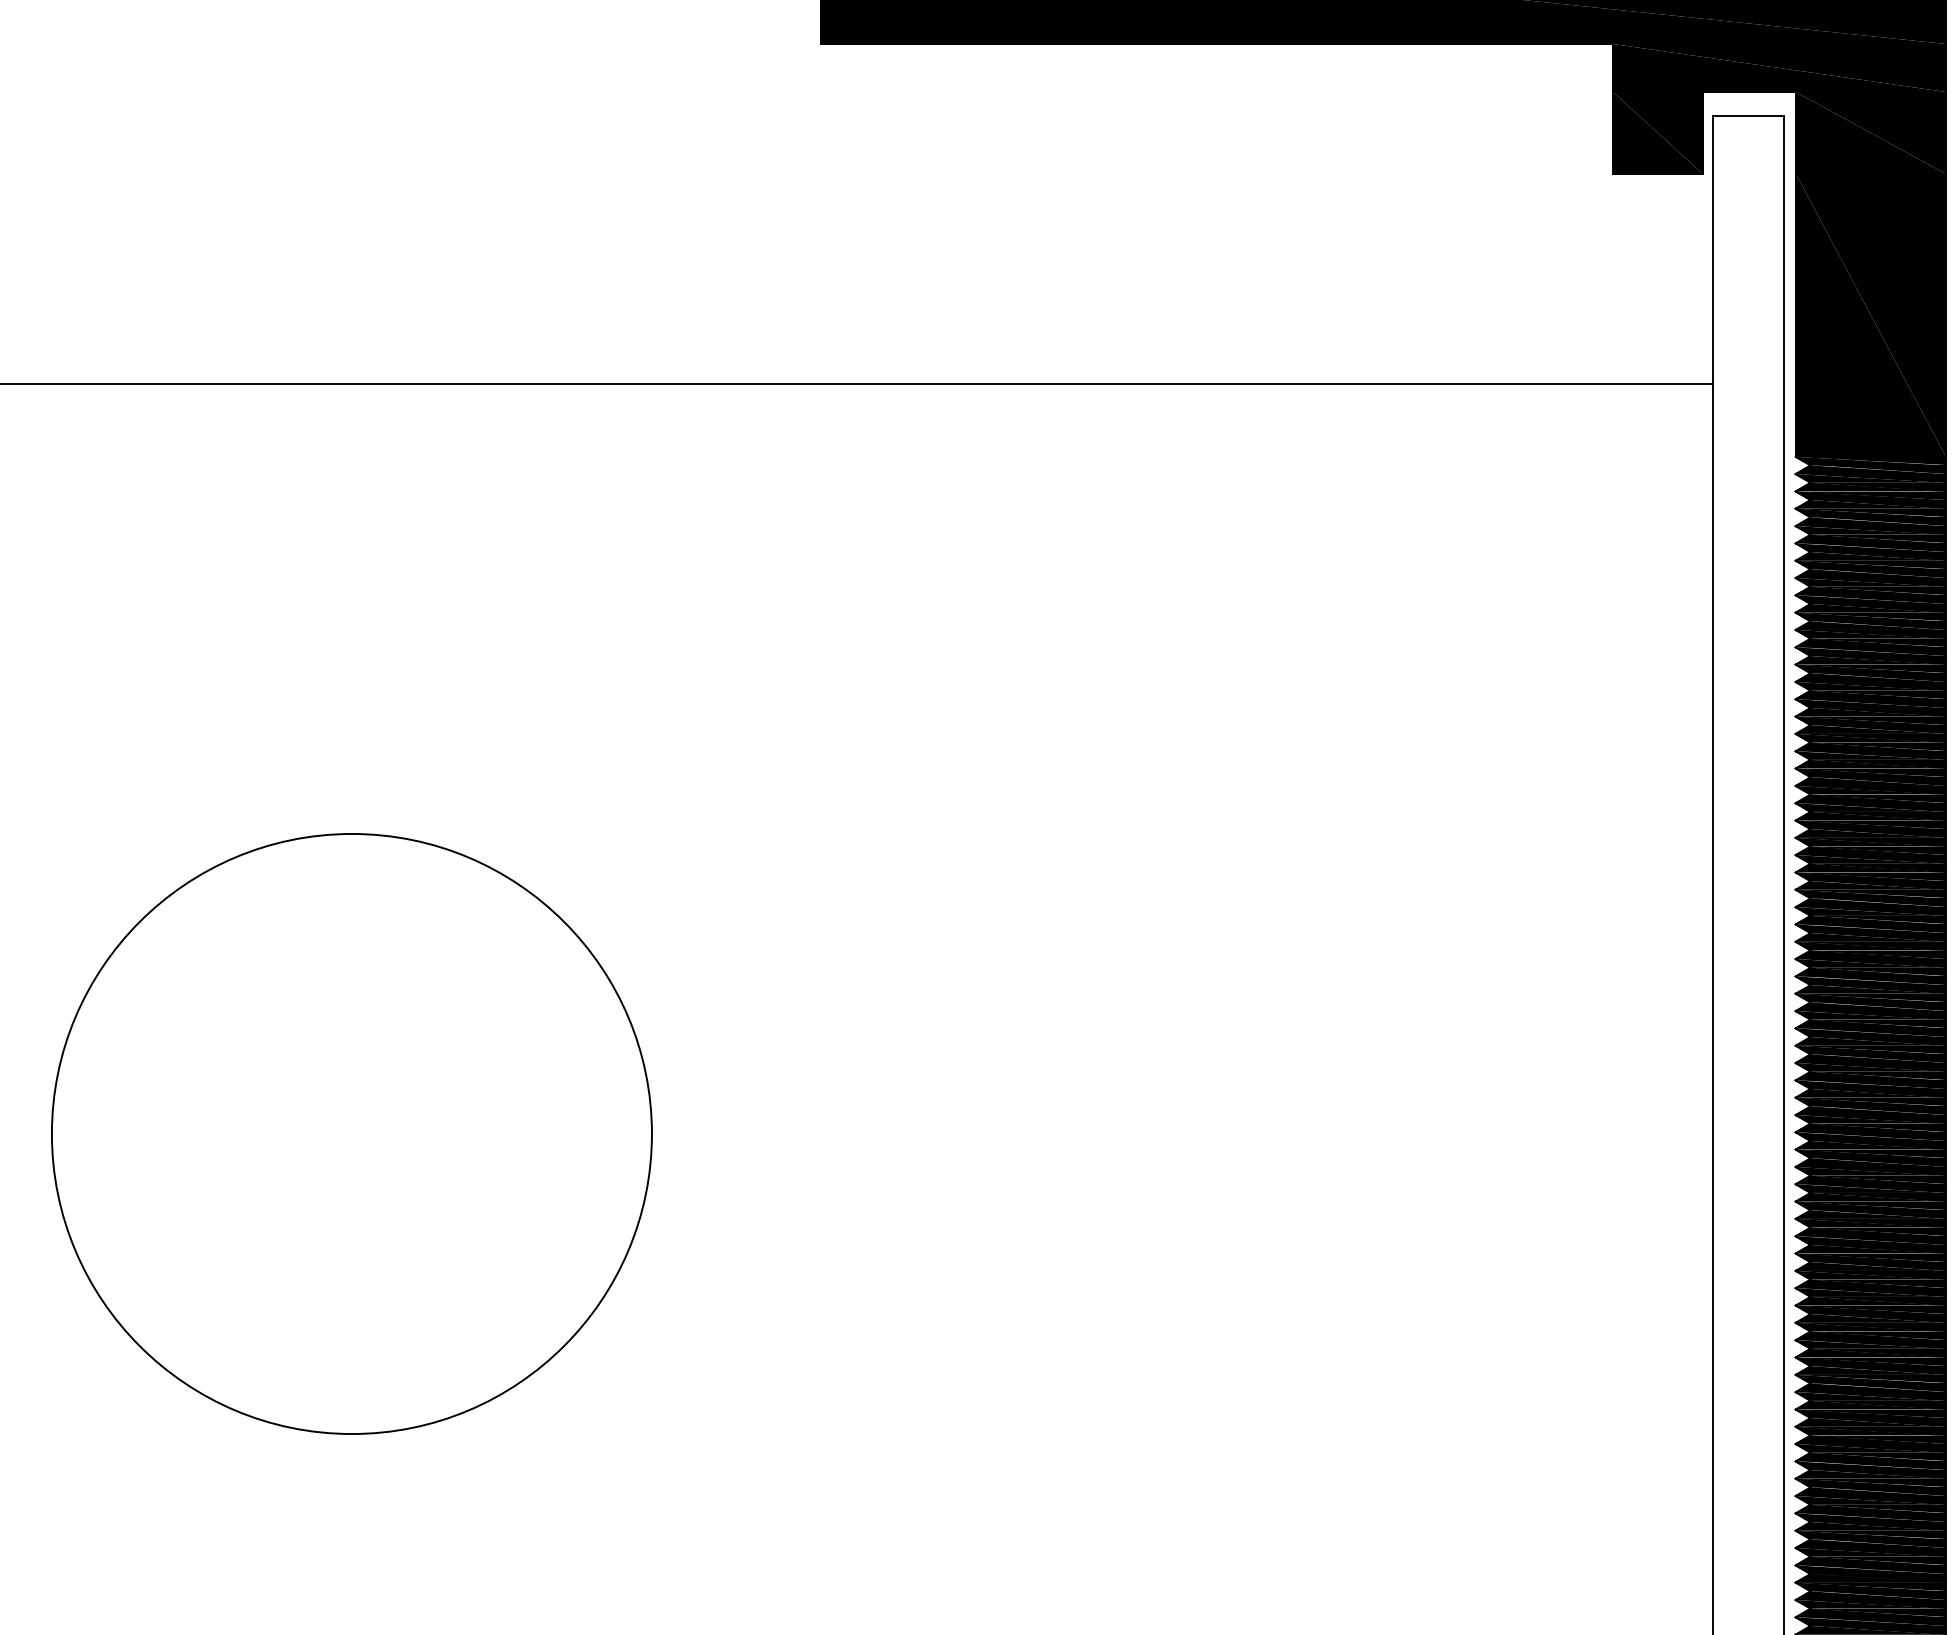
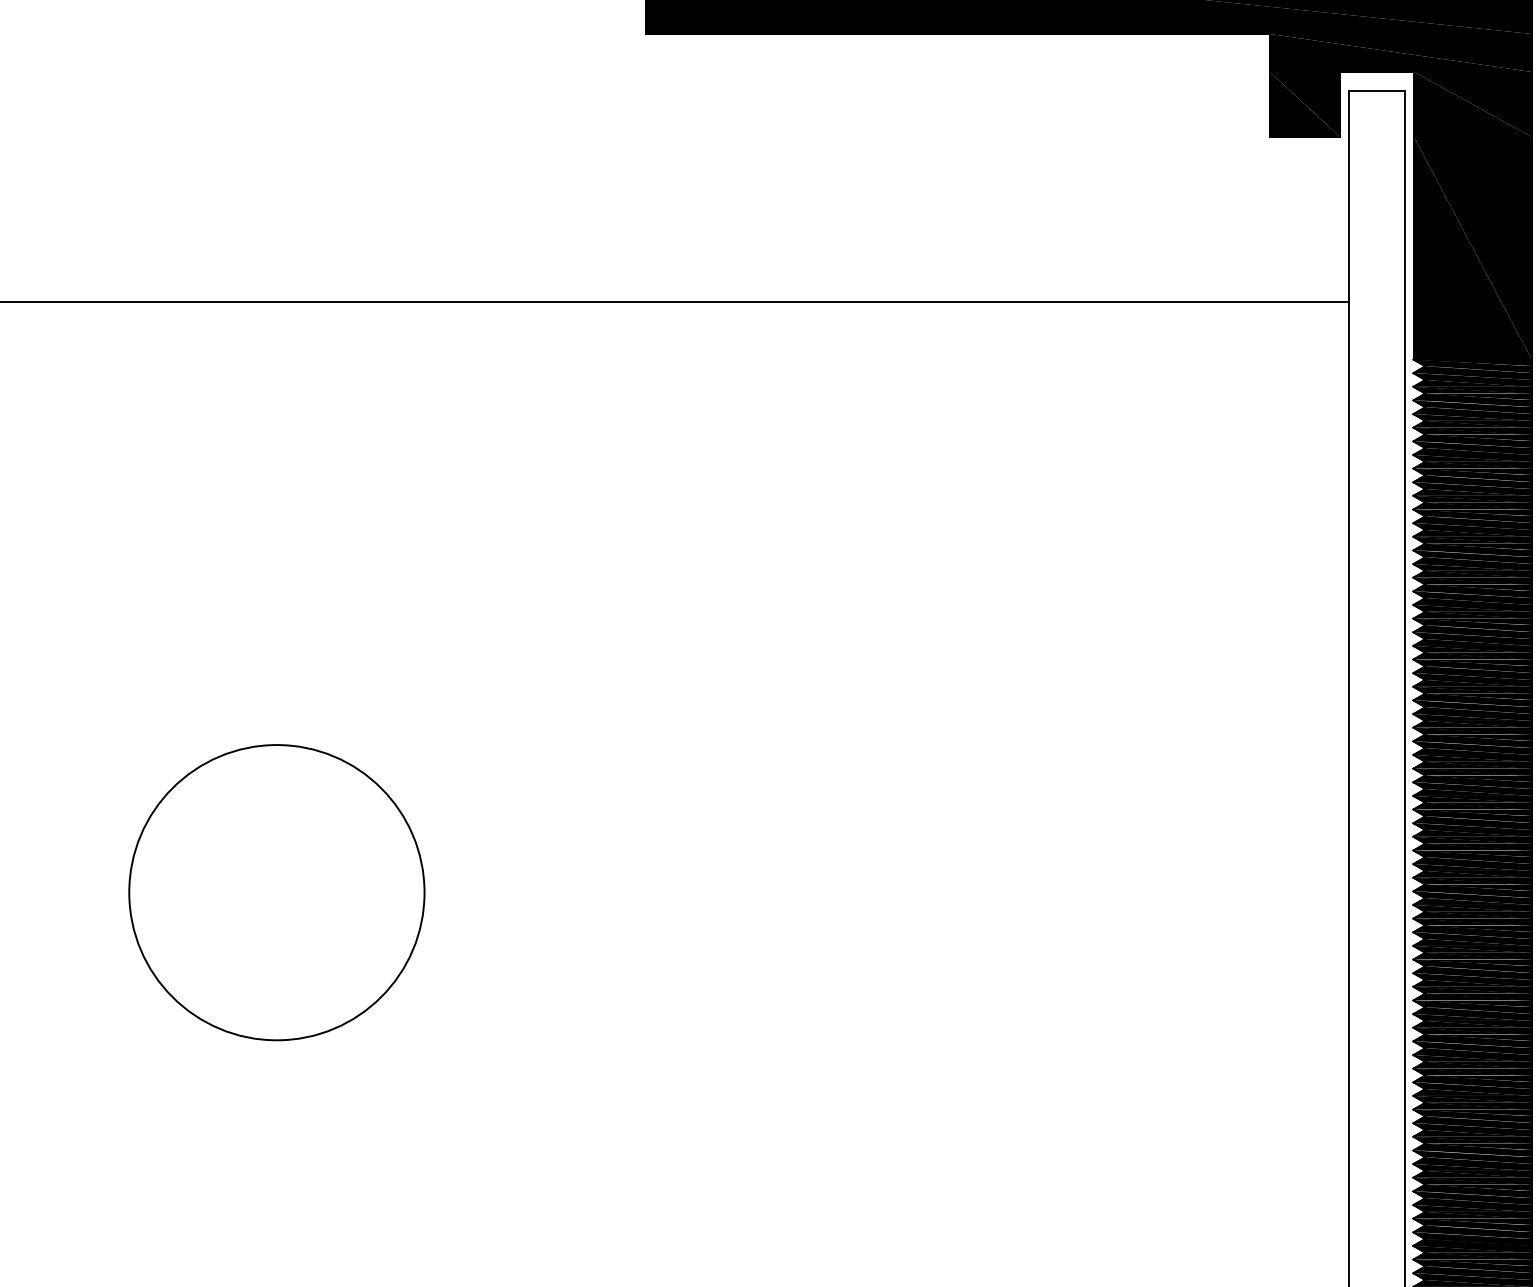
circle: (351, 1133) -> (276, 892), size x0.62

